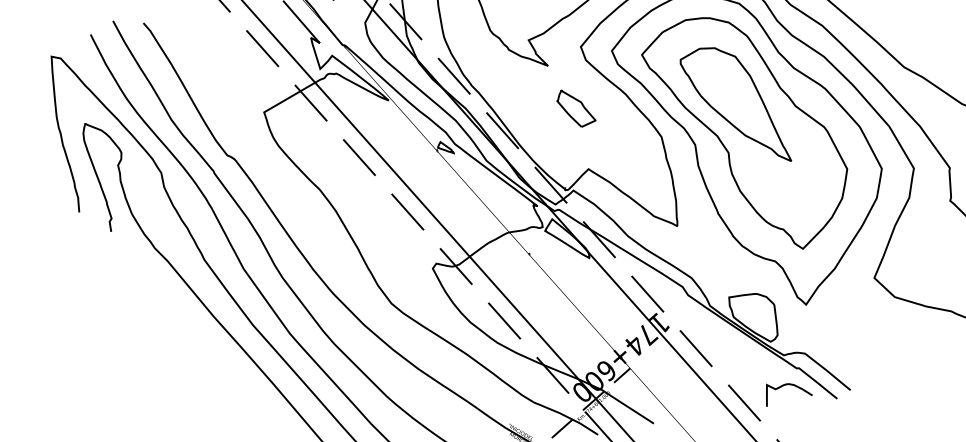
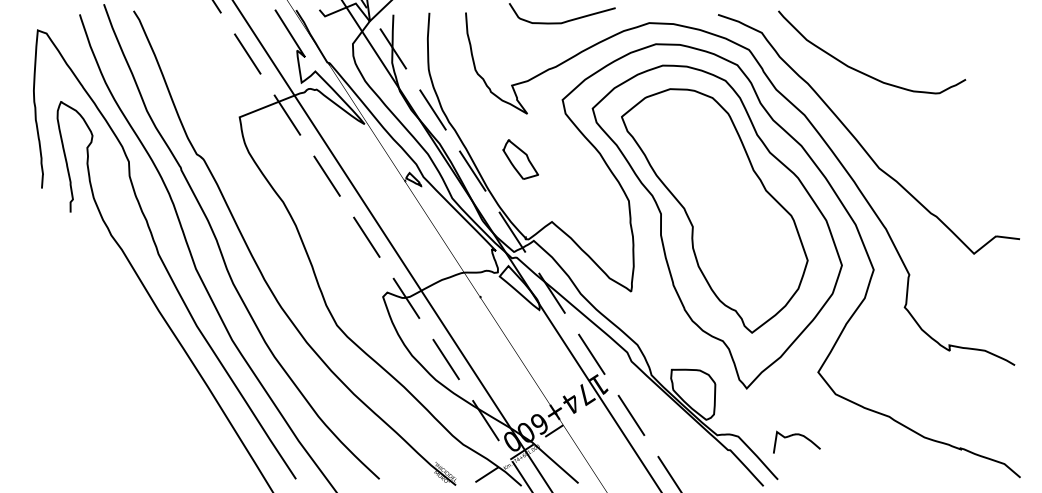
part: (735, 106) -> (706, 181), removed
part: (575, 107) -> (520, 159), moved
curve: (786, 385) -> (796, 435), moved

